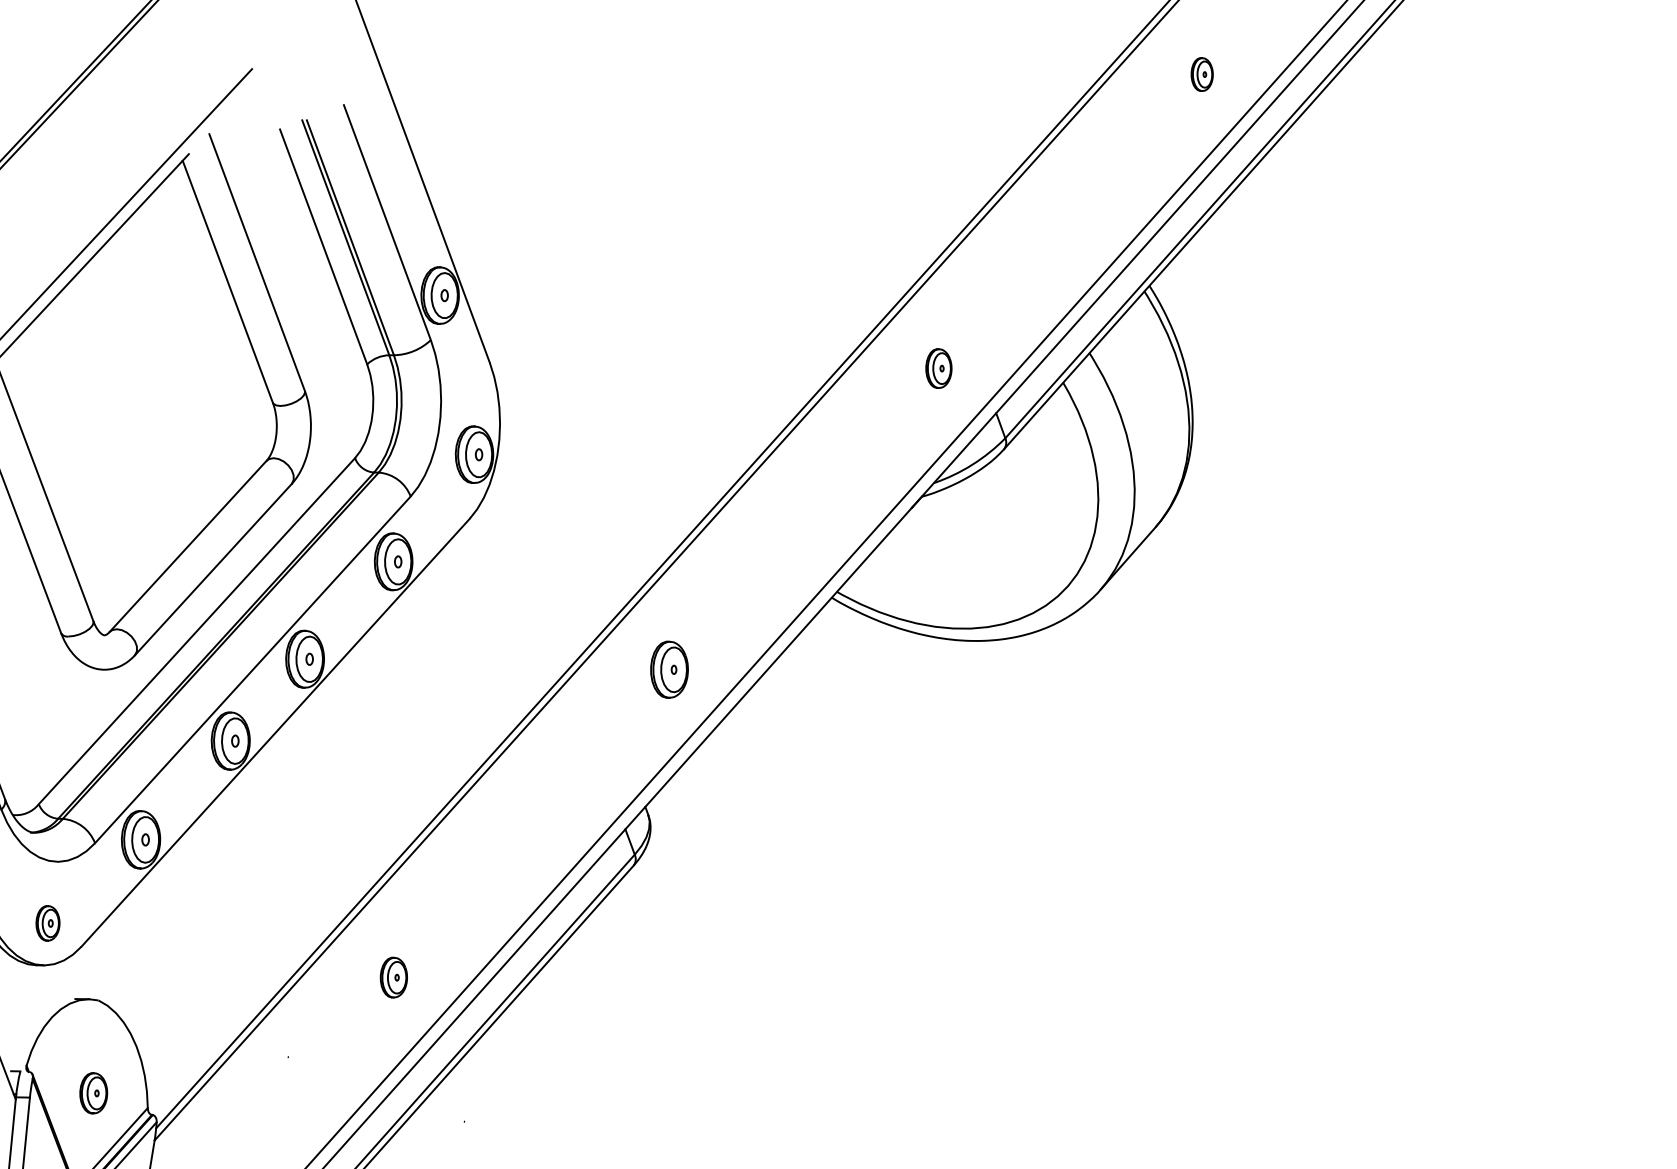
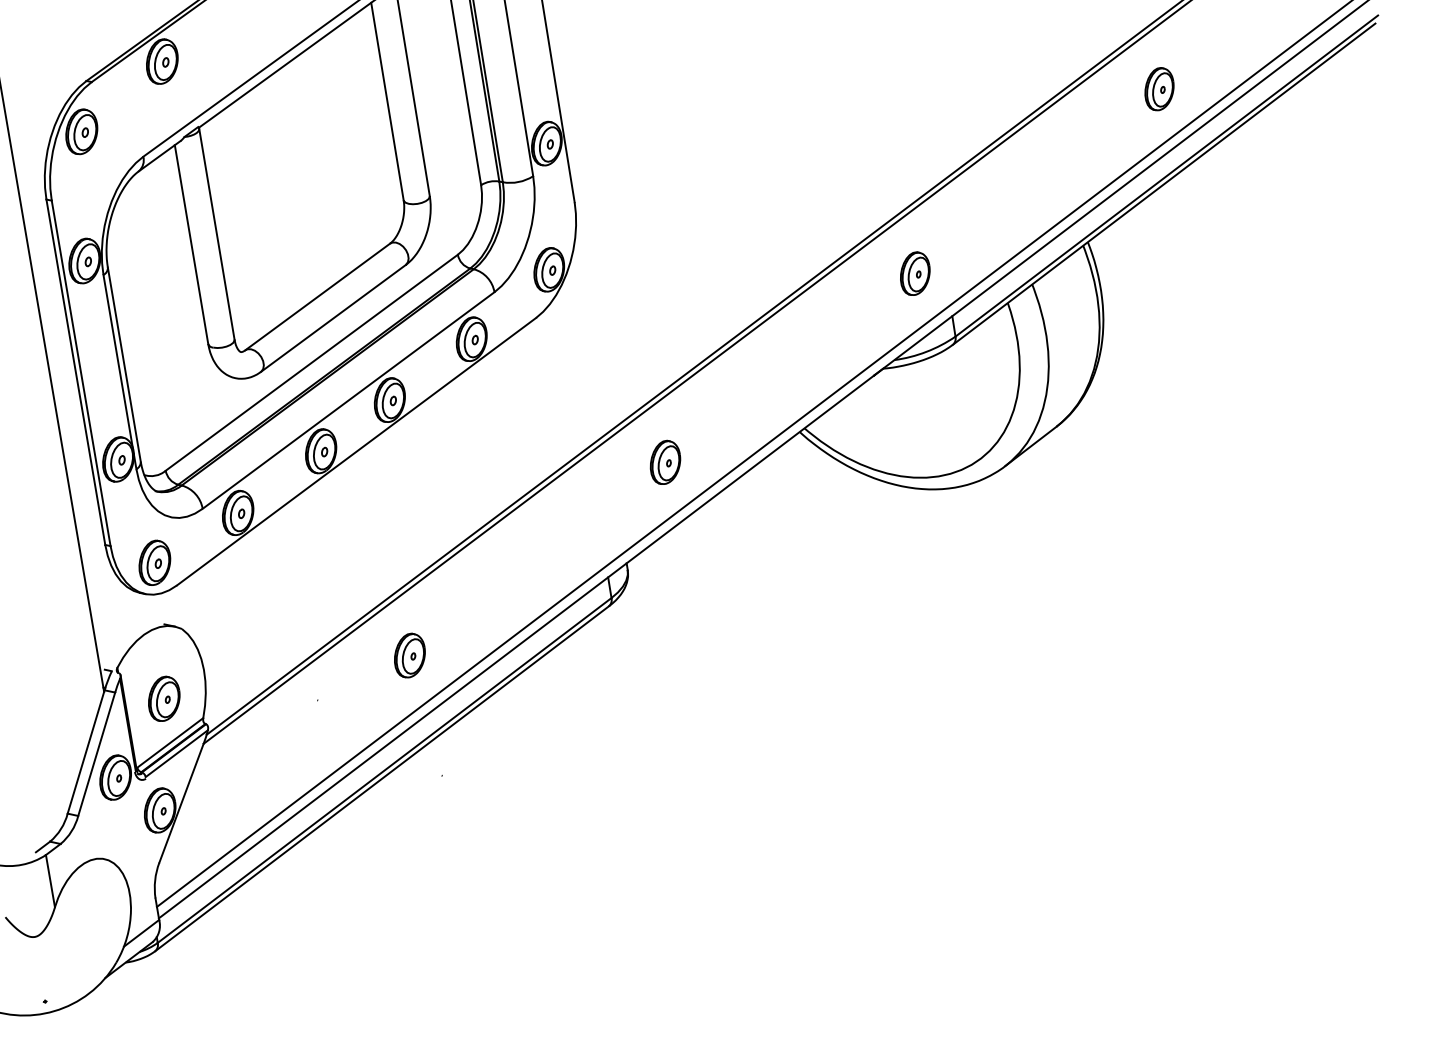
part: (1202, 74) -> (1159, 89), size x1.67
part: (939, 368) -> (915, 273), size x1.43
part: (47, 923) -> (154, 562), size x1.67
part: (393, 977) -> (409, 655), size x1.43
part: (93, 1092) -> (164, 698), size x1.43

